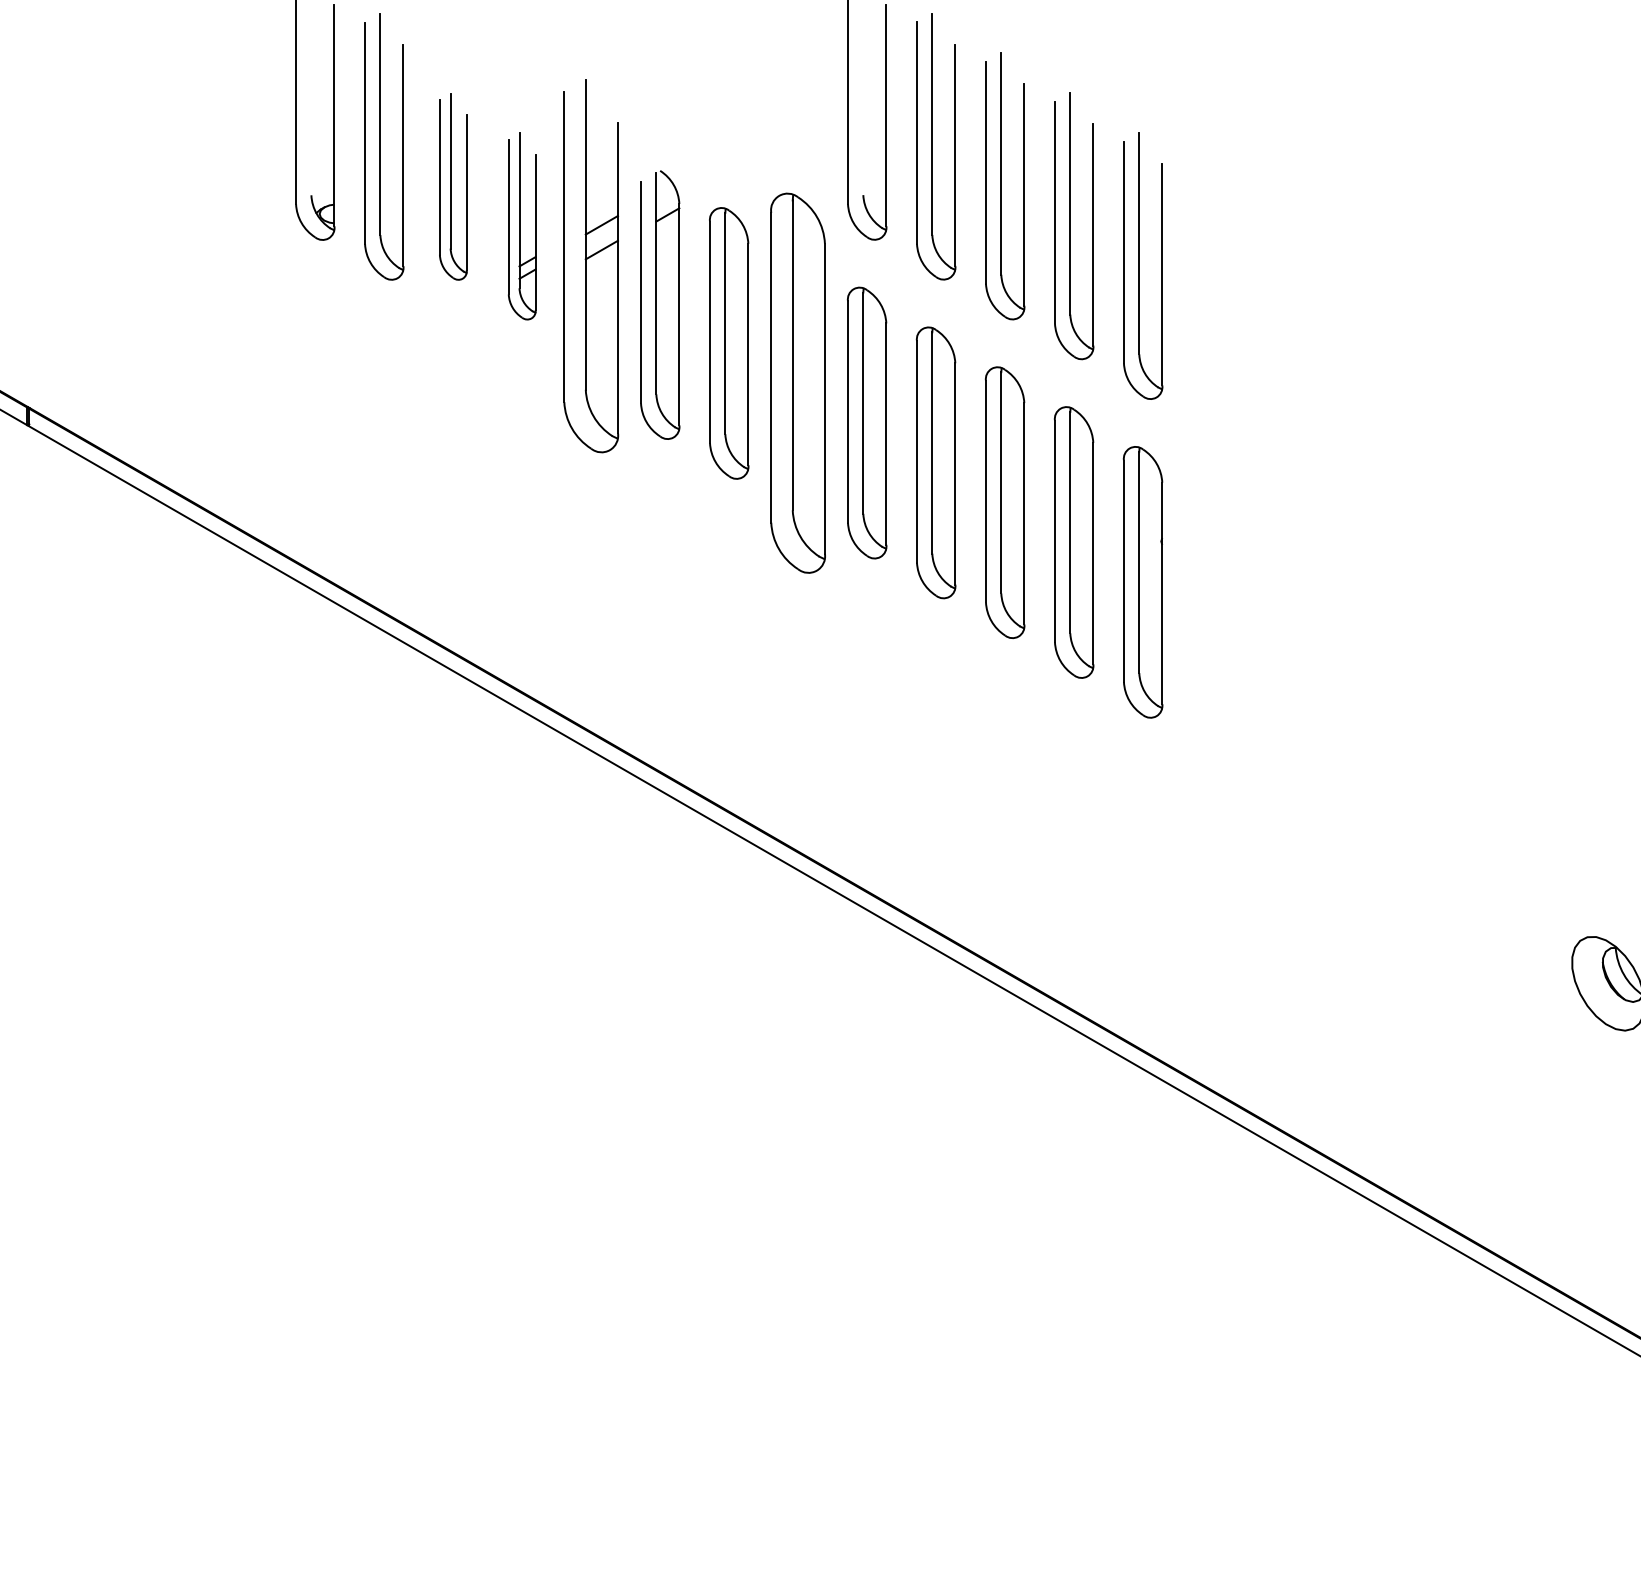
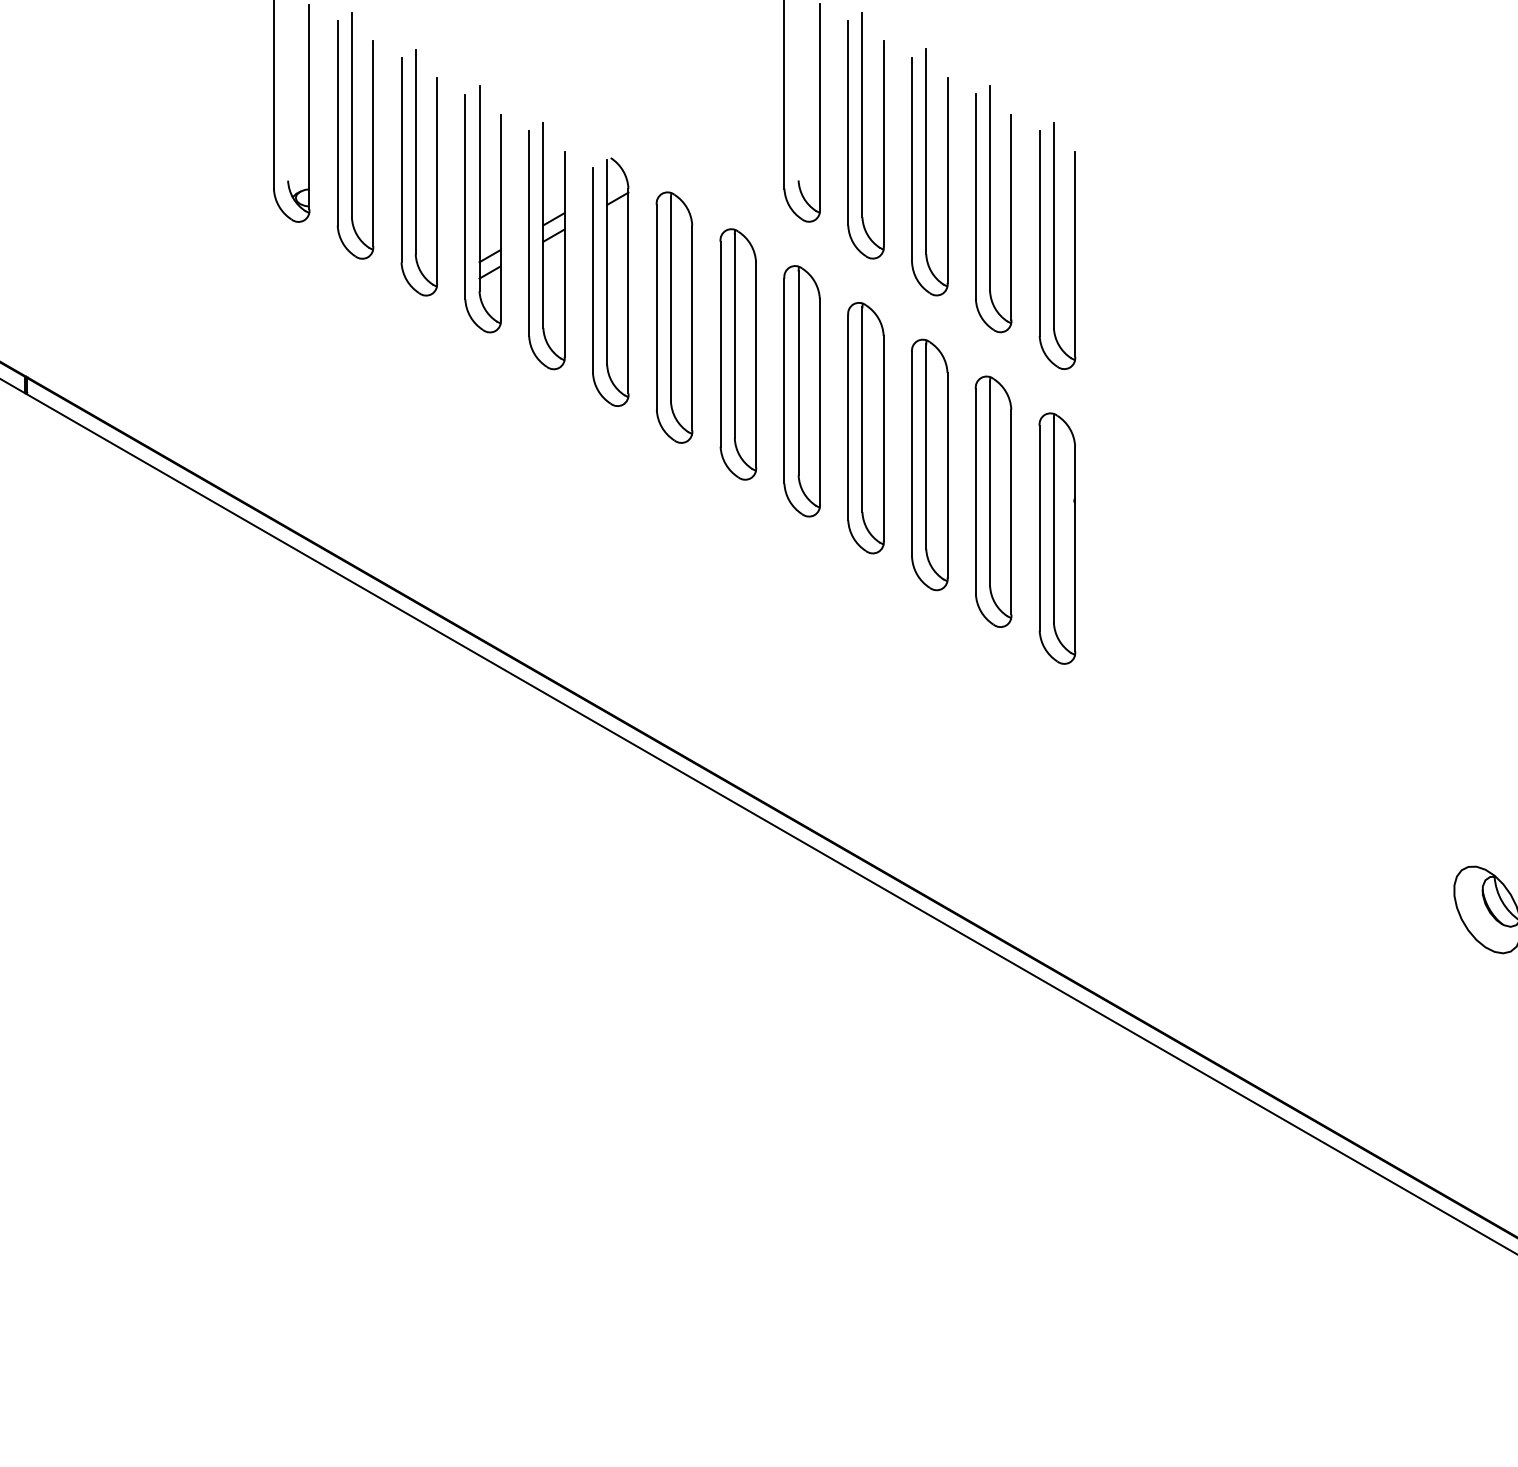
part: (453, 186) -> (419, 172), size x1.43
part: (521, 226) -> (482, 209), size x1.43
part: (590, 266) -> (546, 246), size x0.71
part: (798, 383) -> (738, 354), size x0.71

